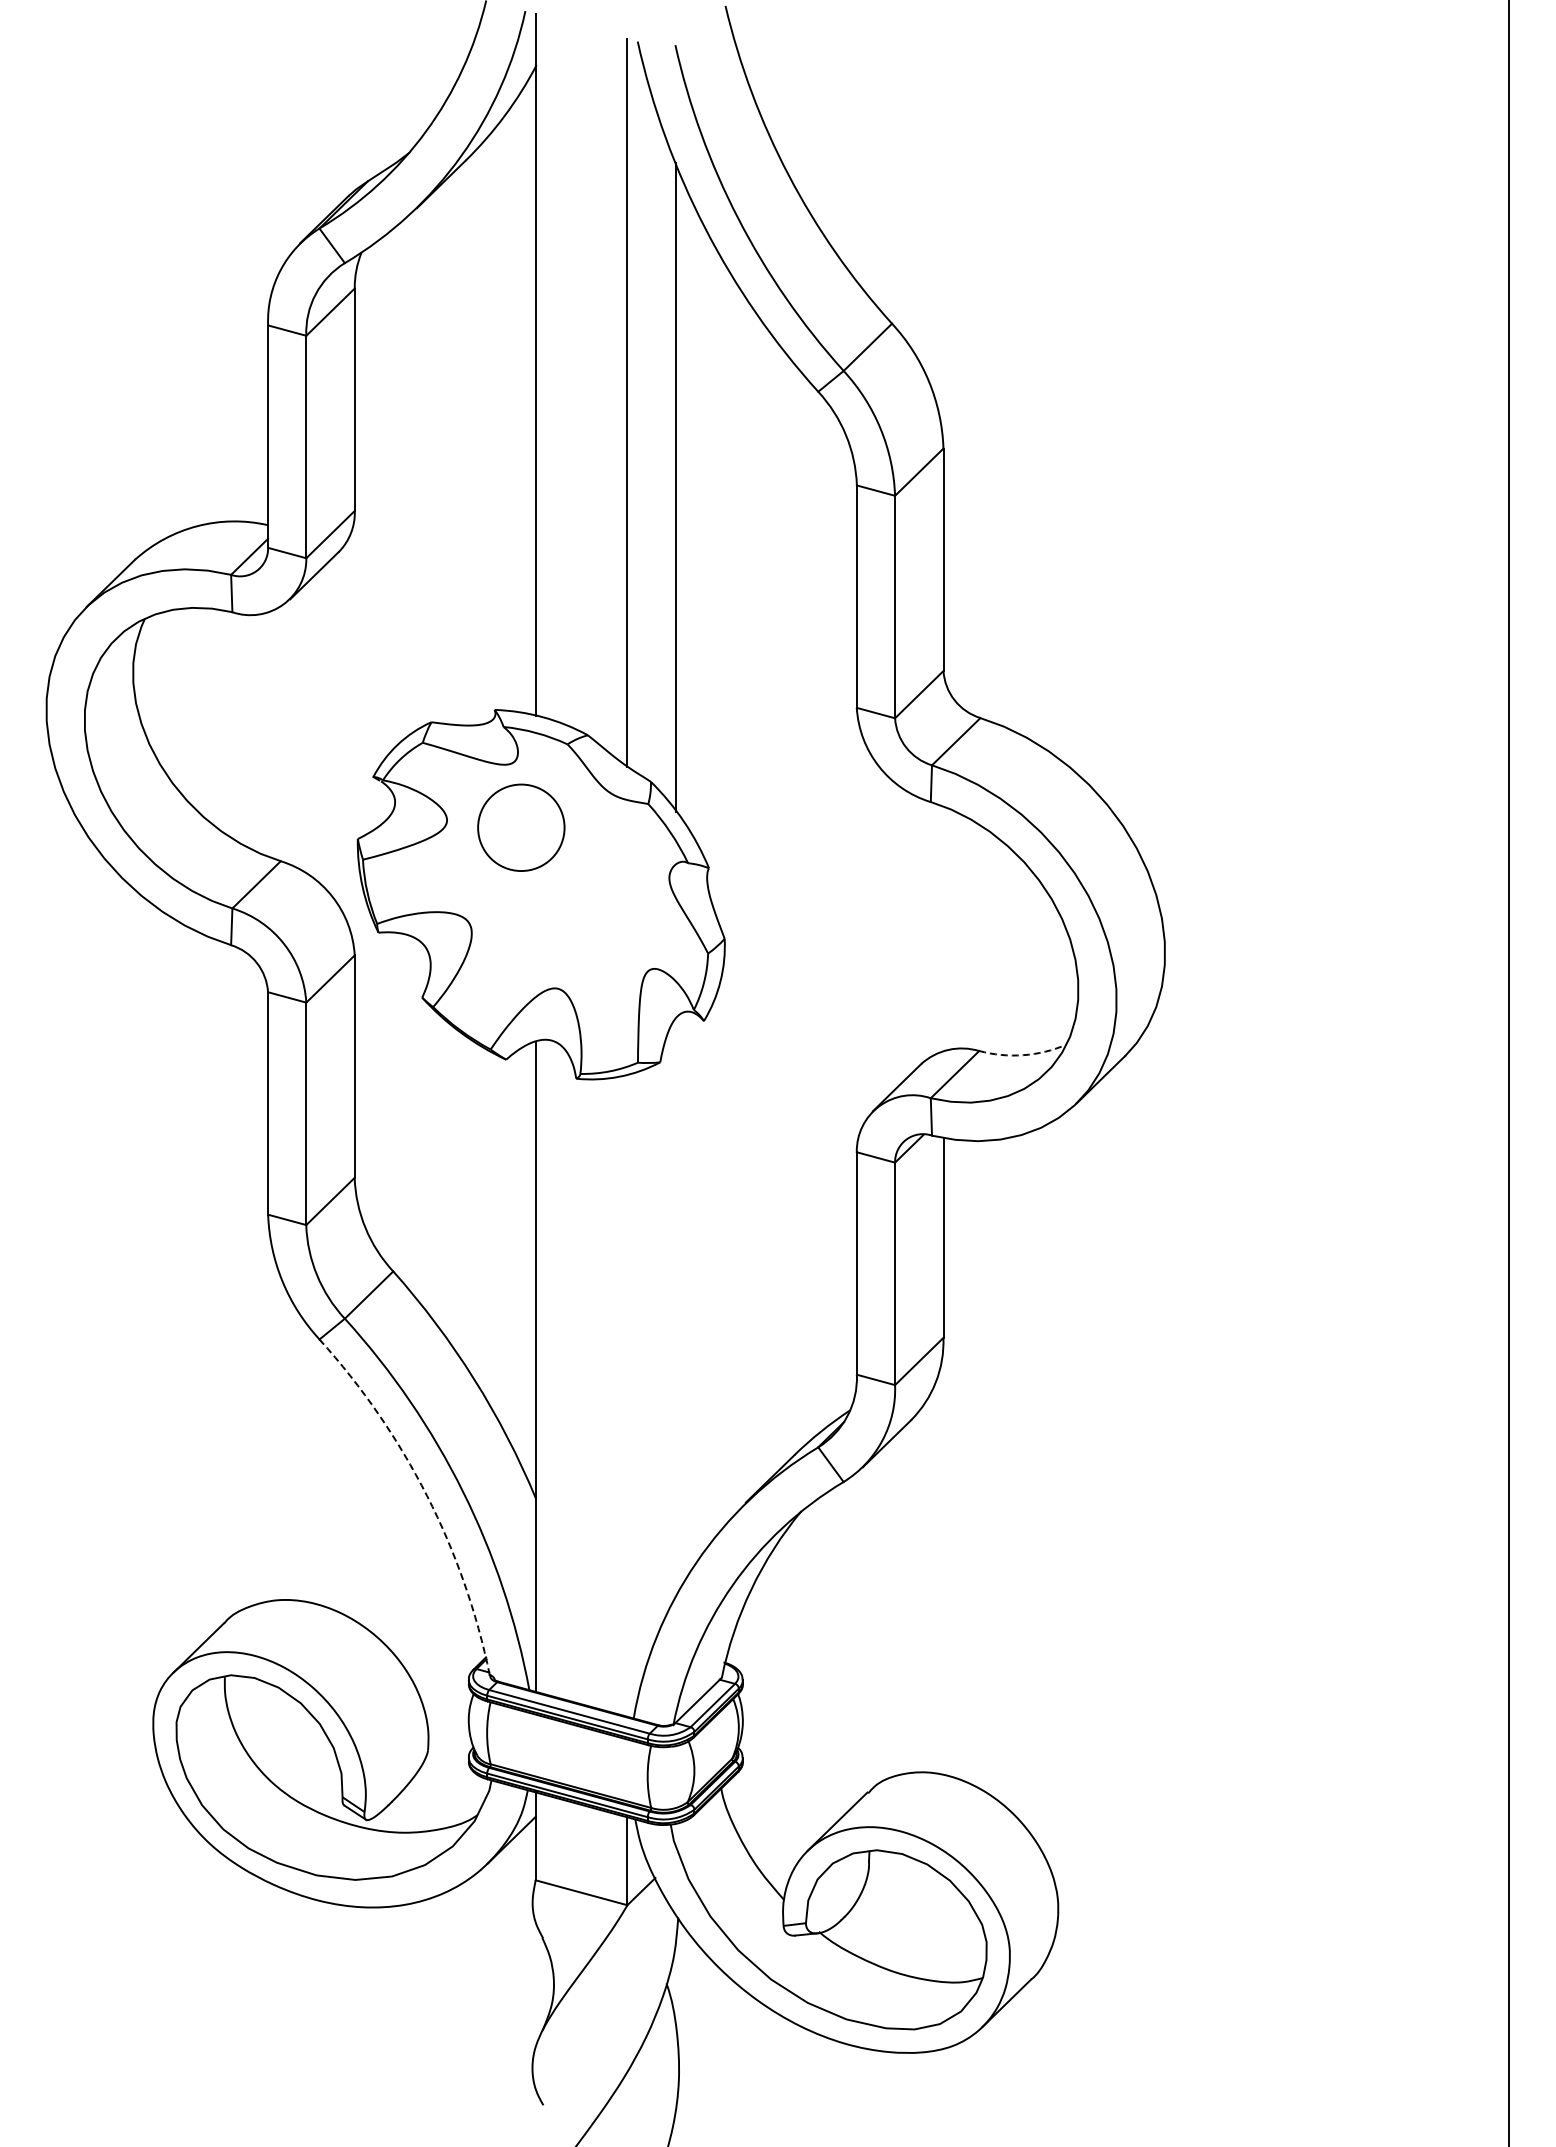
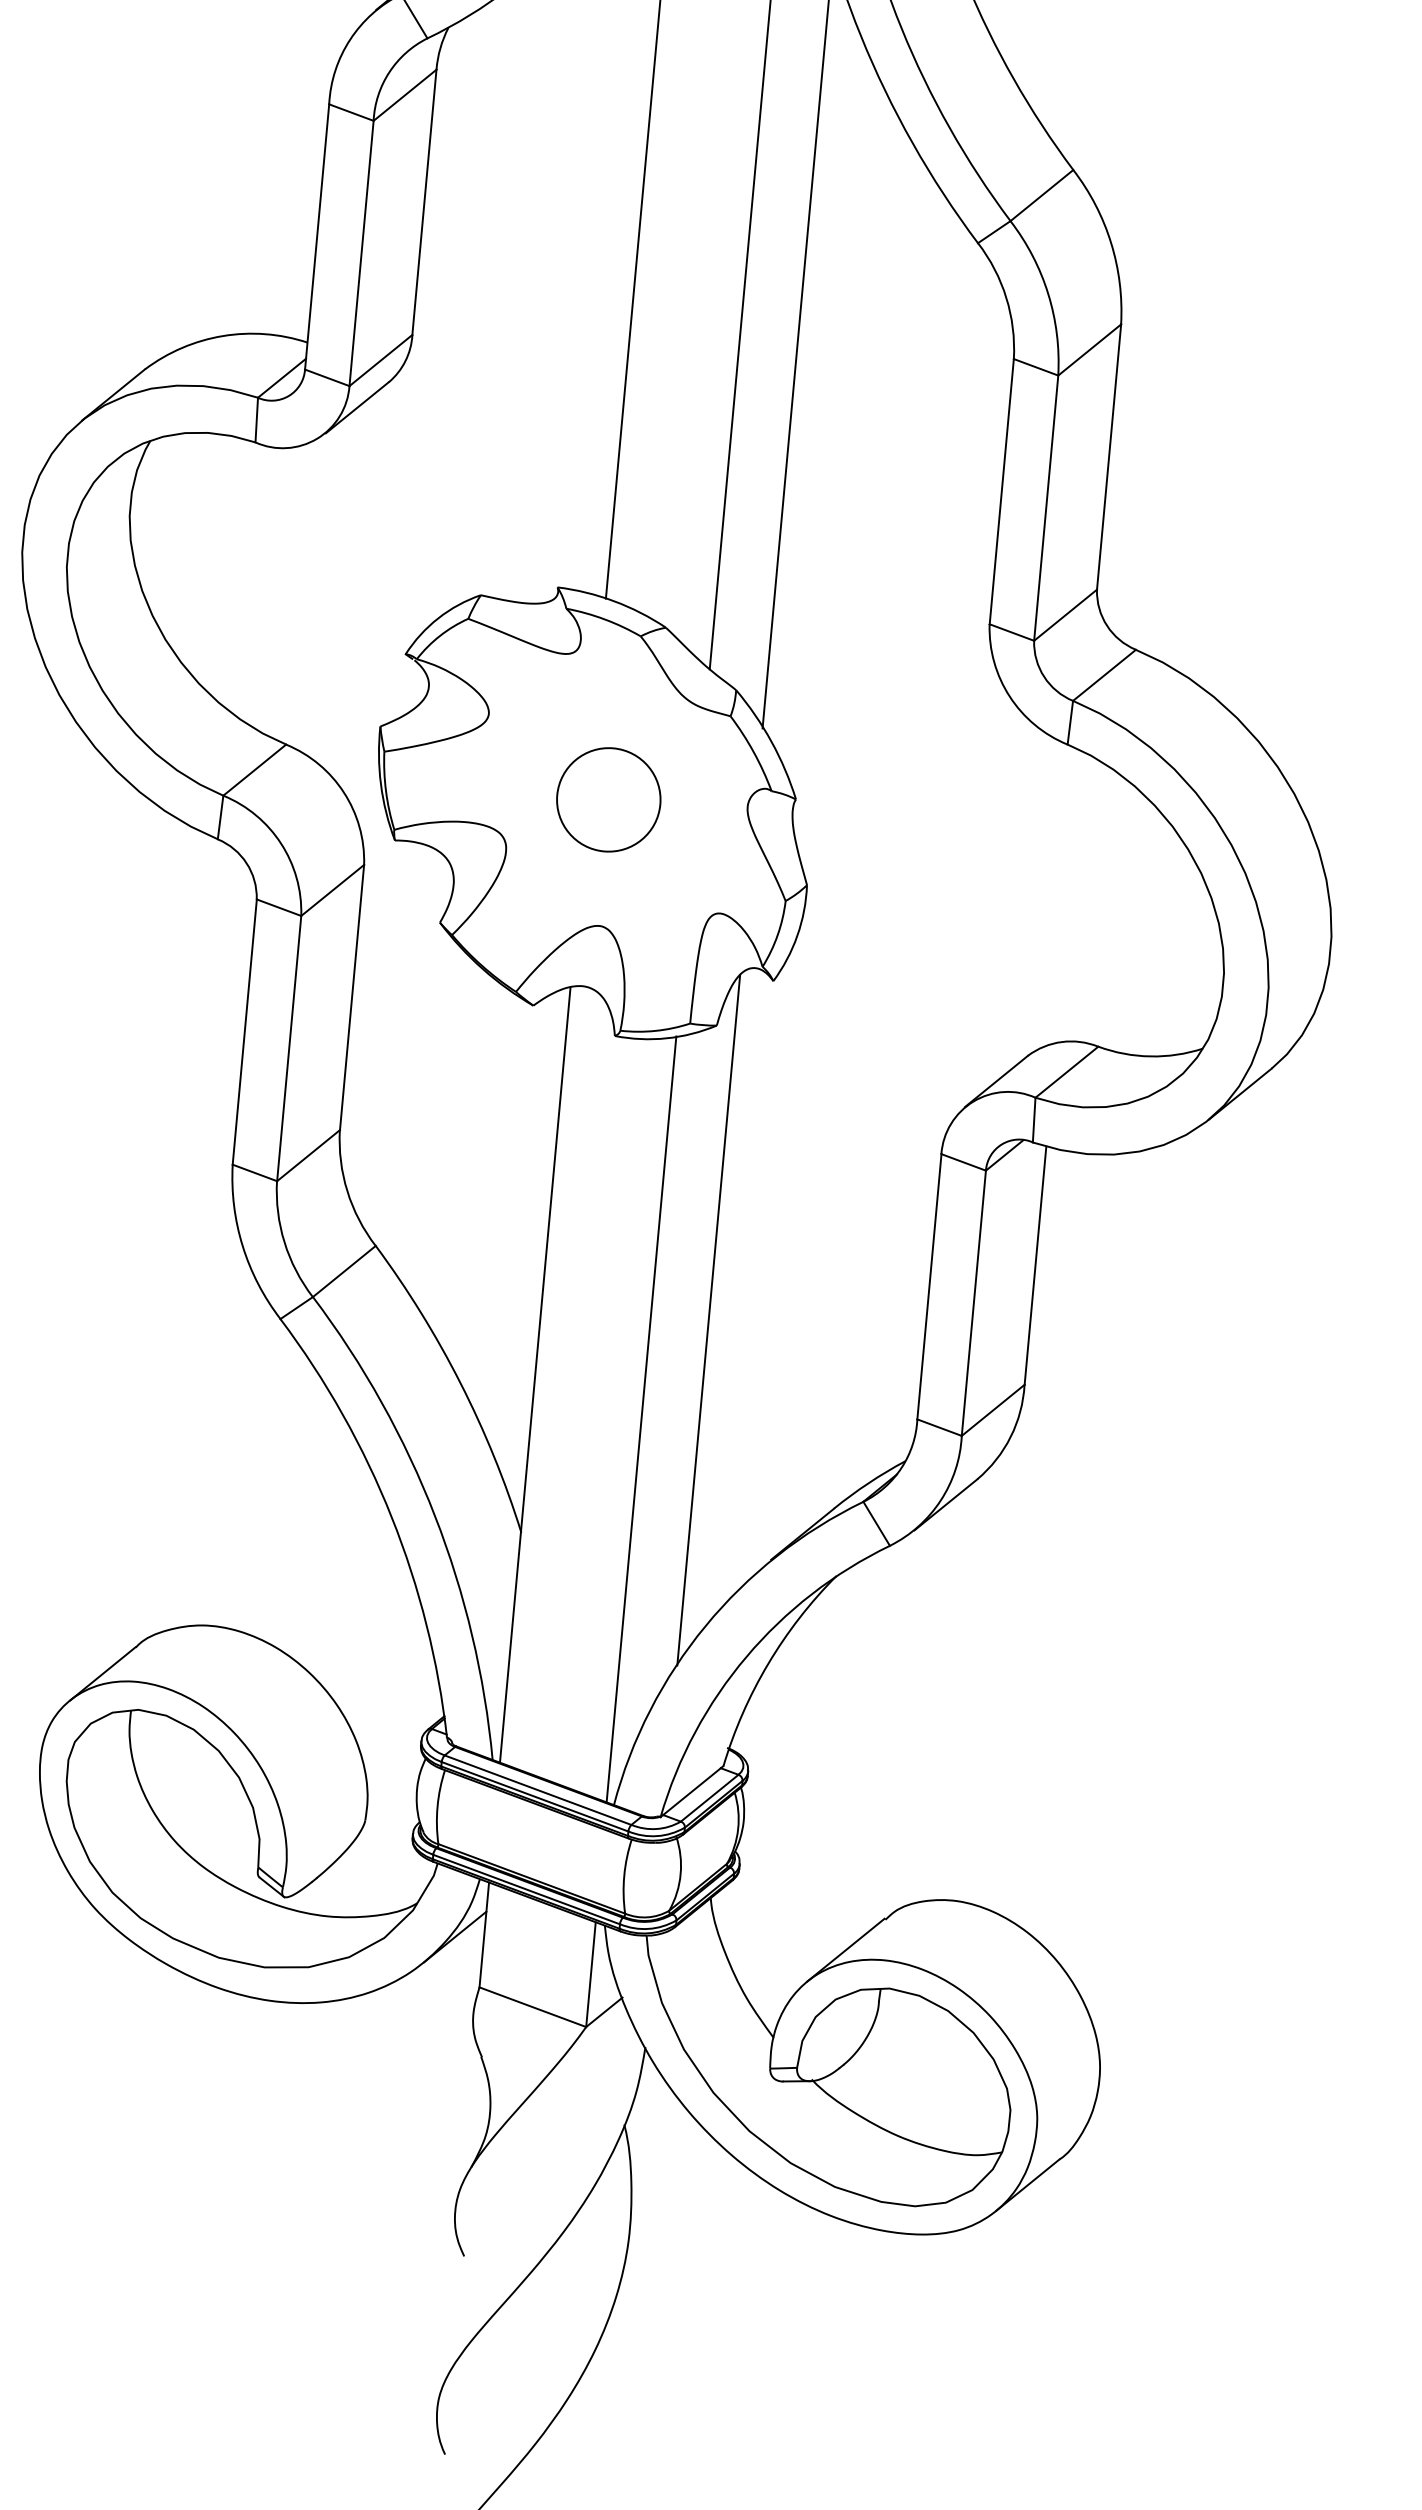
circle: (521, 827) -> (609, 799), moved
arc: (1023, 1055) -> (1150, 1056), dashed -> solid
line: (675, 1307) -> (708, 1319), added
line: (627, 1395) -> (641, 1419), added
arc: (427, 1495) -> (392, 1516), dashed -> solid

